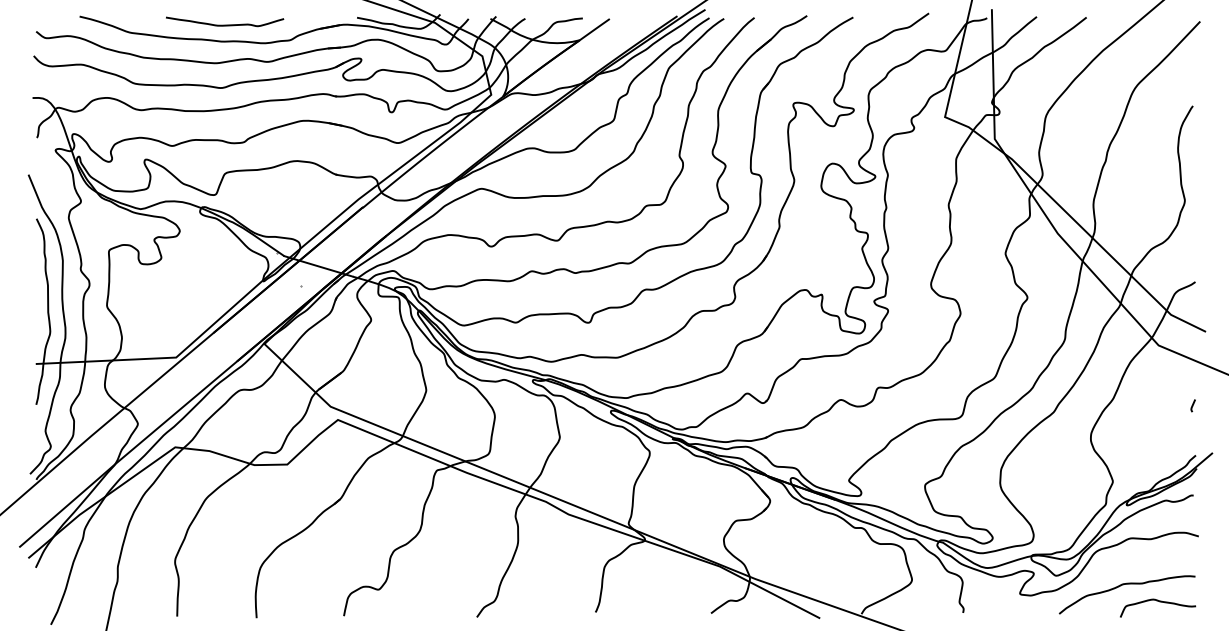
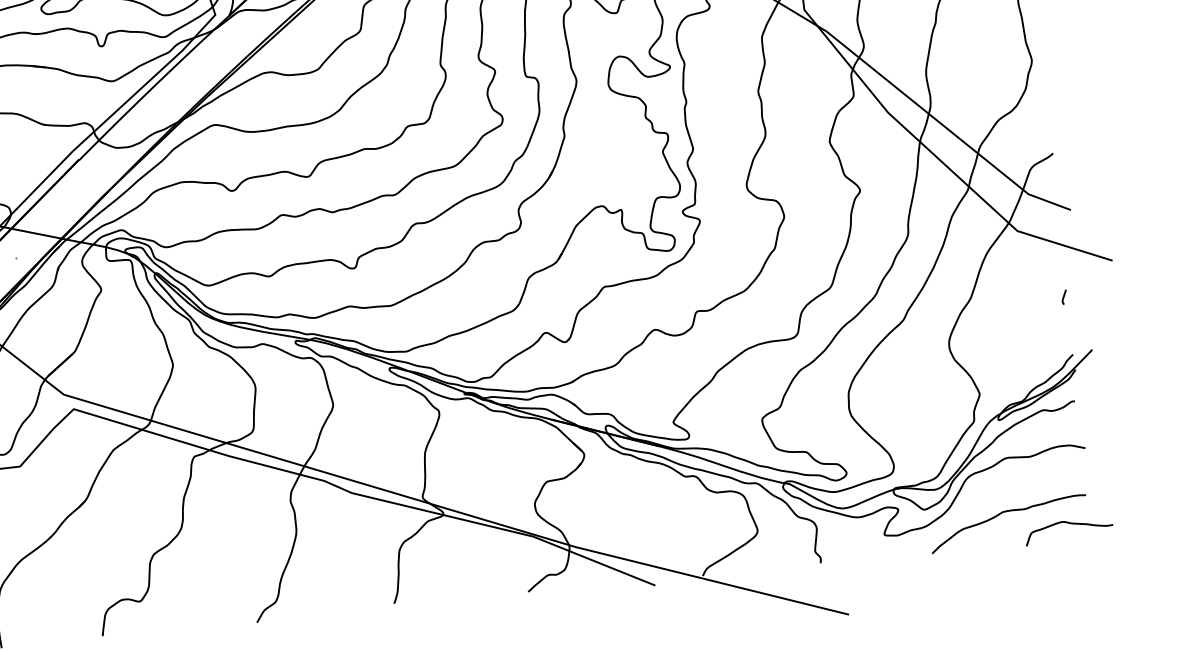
curve: (1159, 602) -> (1070, 524), moved

